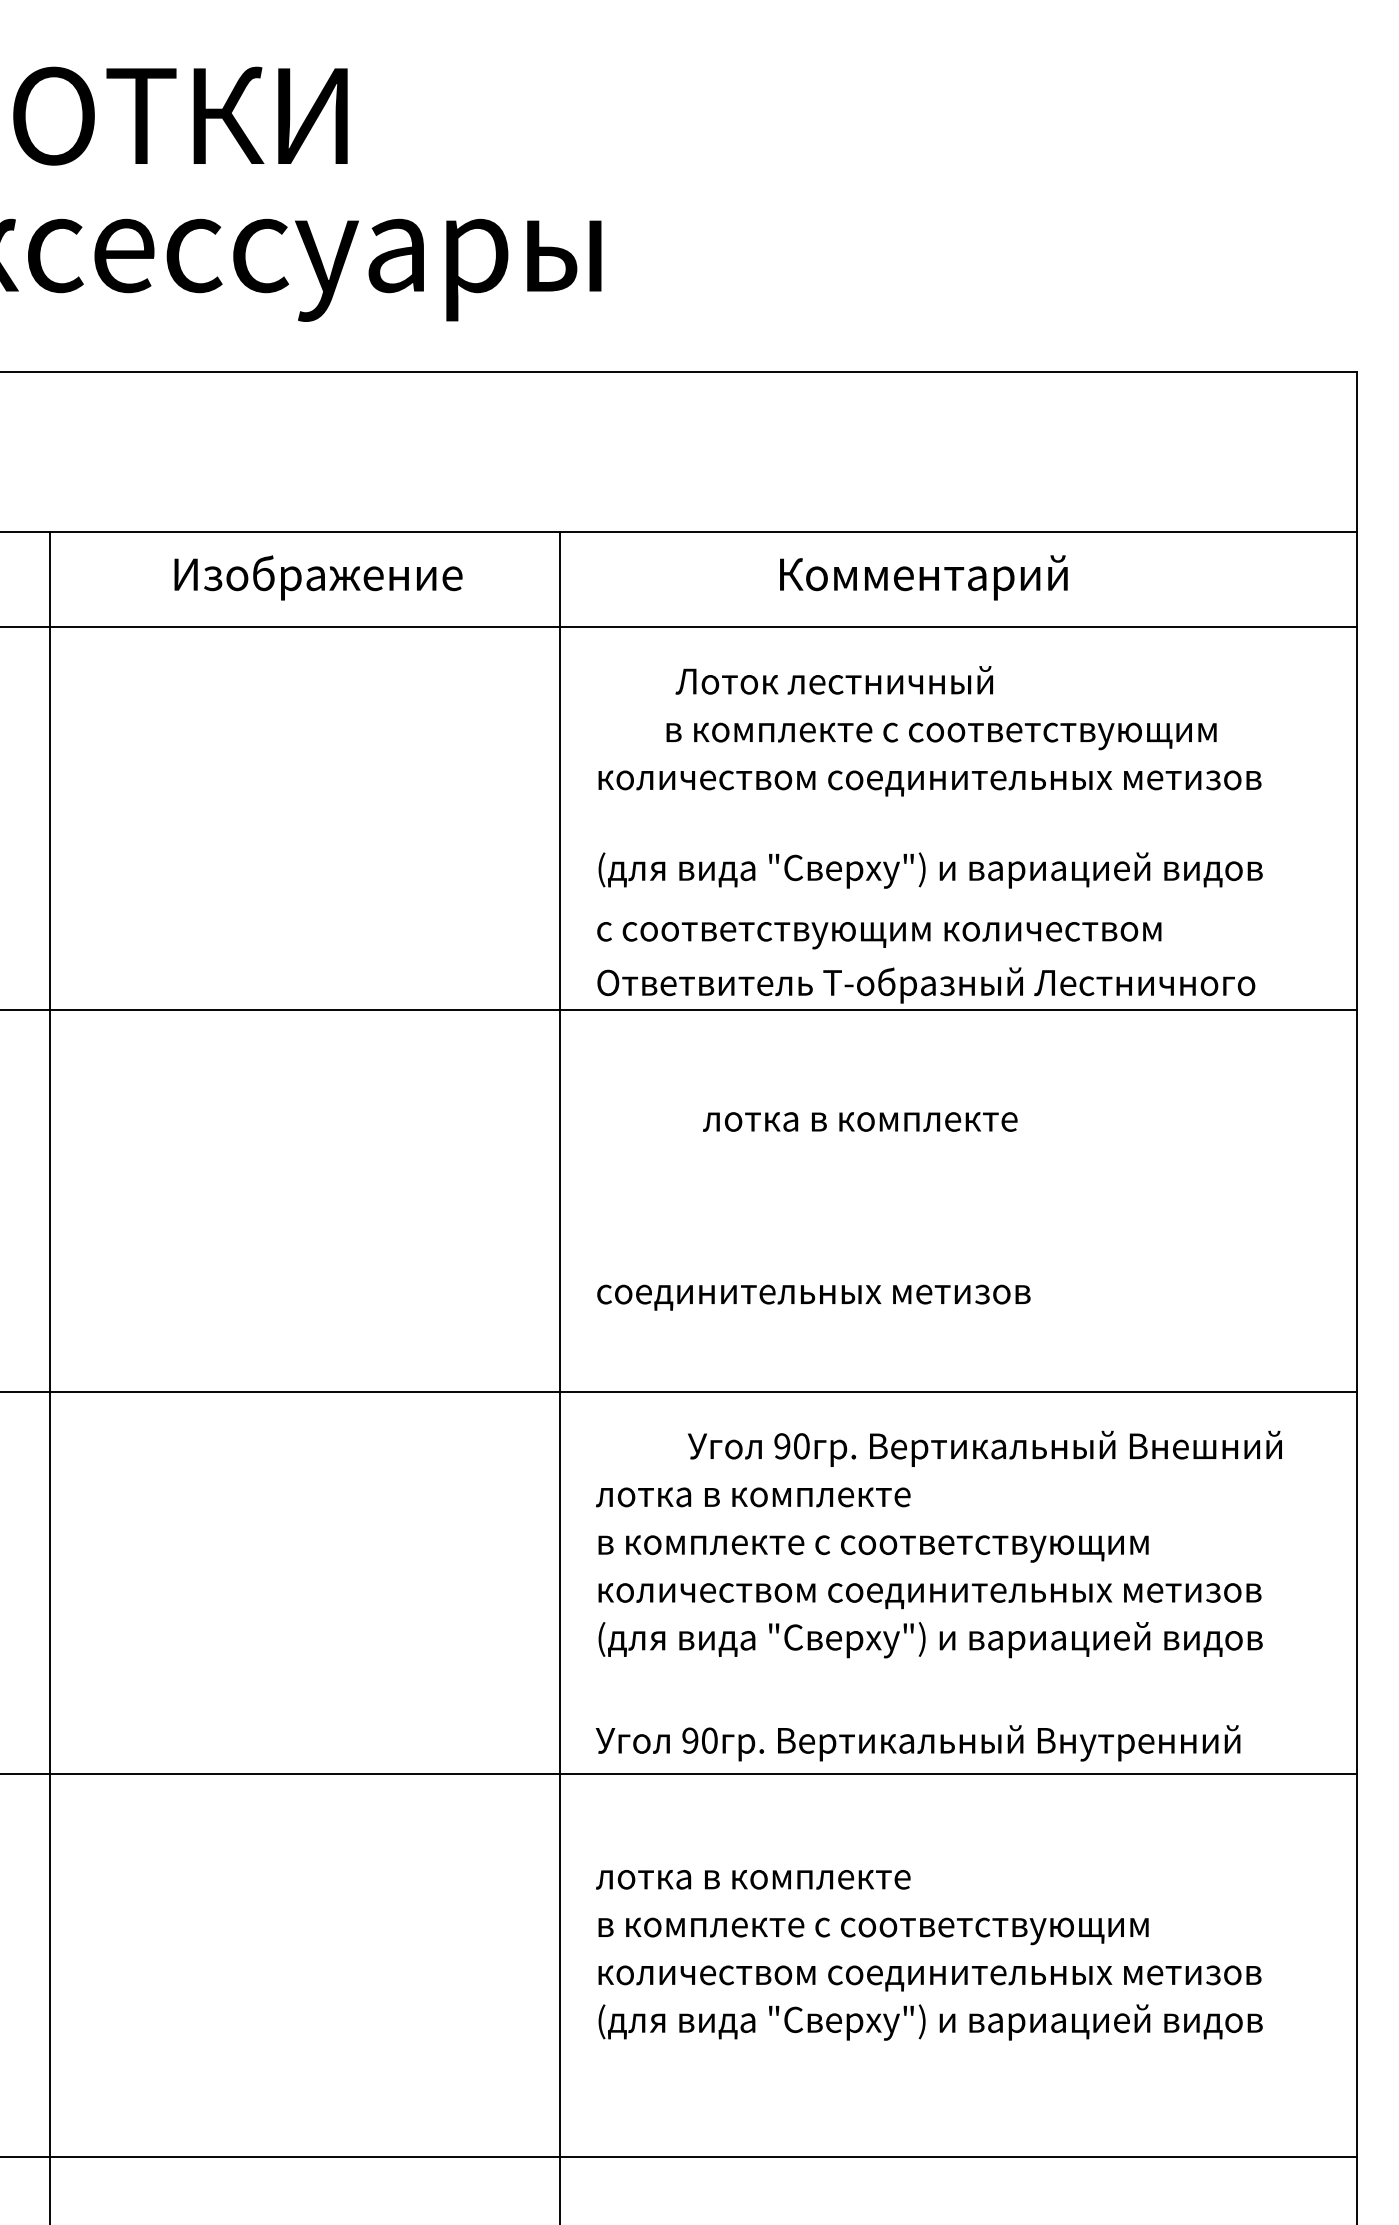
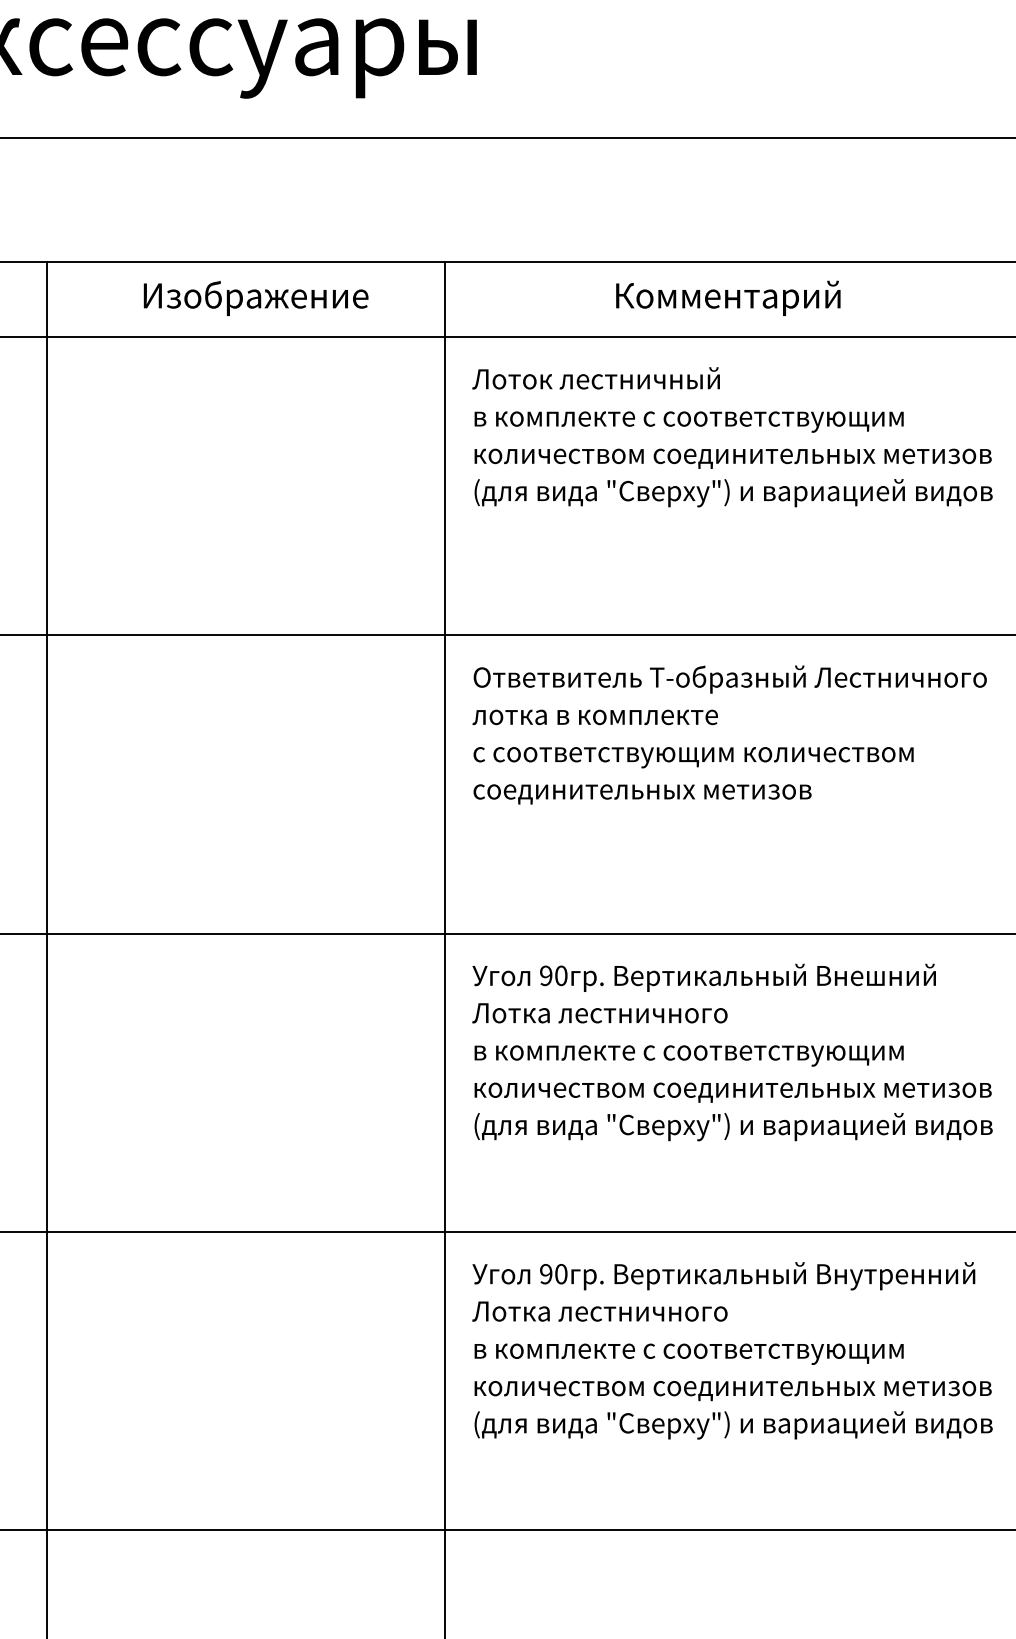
text: (833, 680) -> (595, 378), moved
text: (941, 736) -> (689, 422), moved
text: (930, 870) -> (733, 493), moved
text: (879, 935) -> (693, 757), moved
text: (926, 985) -> (730, 679), moved
text: (860, 1121) -> (595, 717), moved
text: (813, 1297) -> (642, 794), moved
text: (984, 1448) -> (703, 977), moved
text: (758, 1494) -> (599, 1013), лотка в комплекте -> Лотка лестничного
text: (917, 1743) -> (723, 1276), moved
text: (758, 1876) -> (599, 1311), лотка в комплекте -> Лотка лестничного

